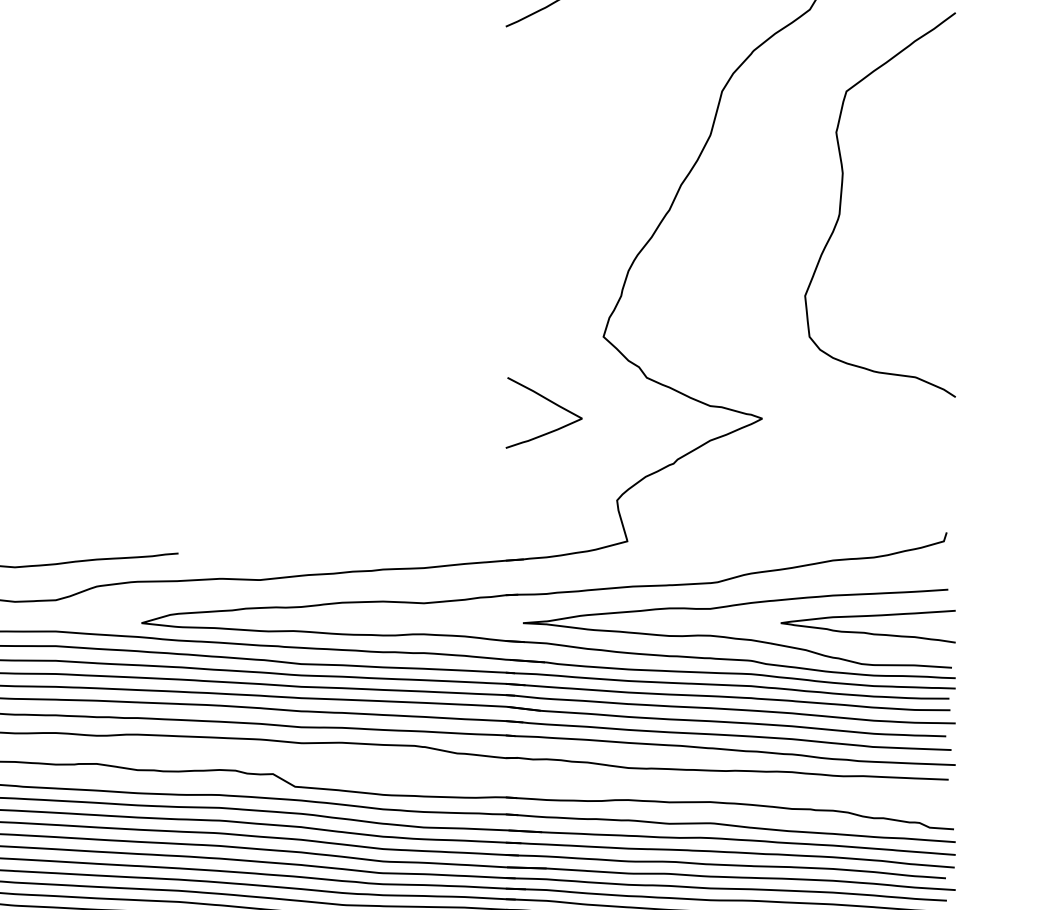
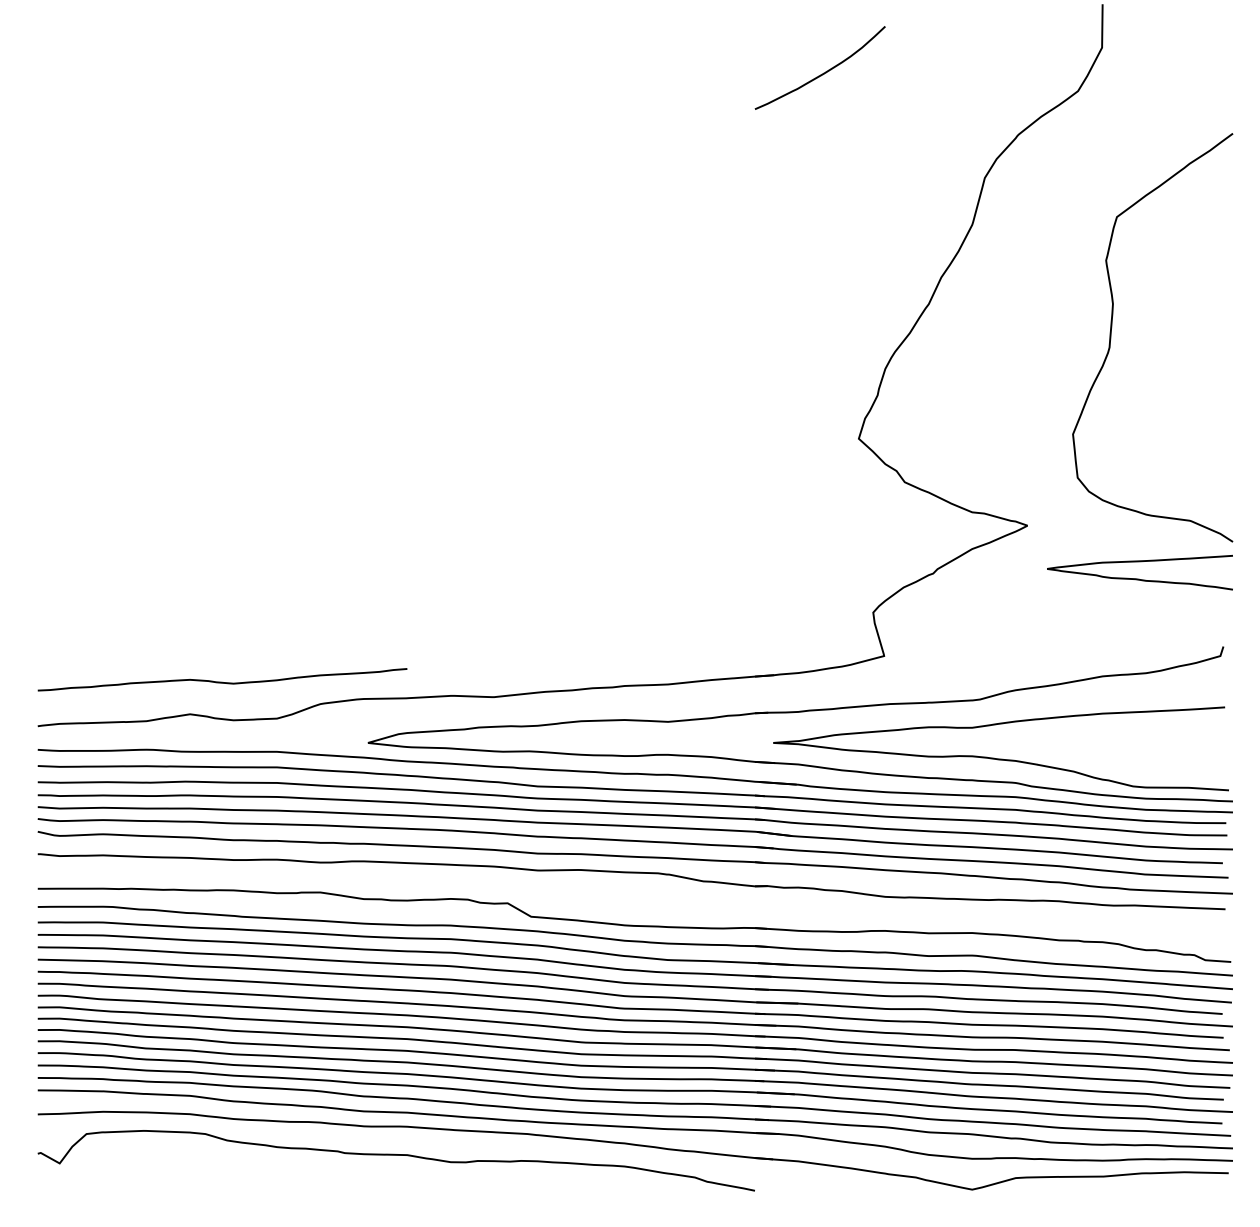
curve: (841, 204) -> (1111, 337), moved
curve: (550, 402) -> (802, 508), removed
curve: (867, 632) -> (1139, 578), moved

